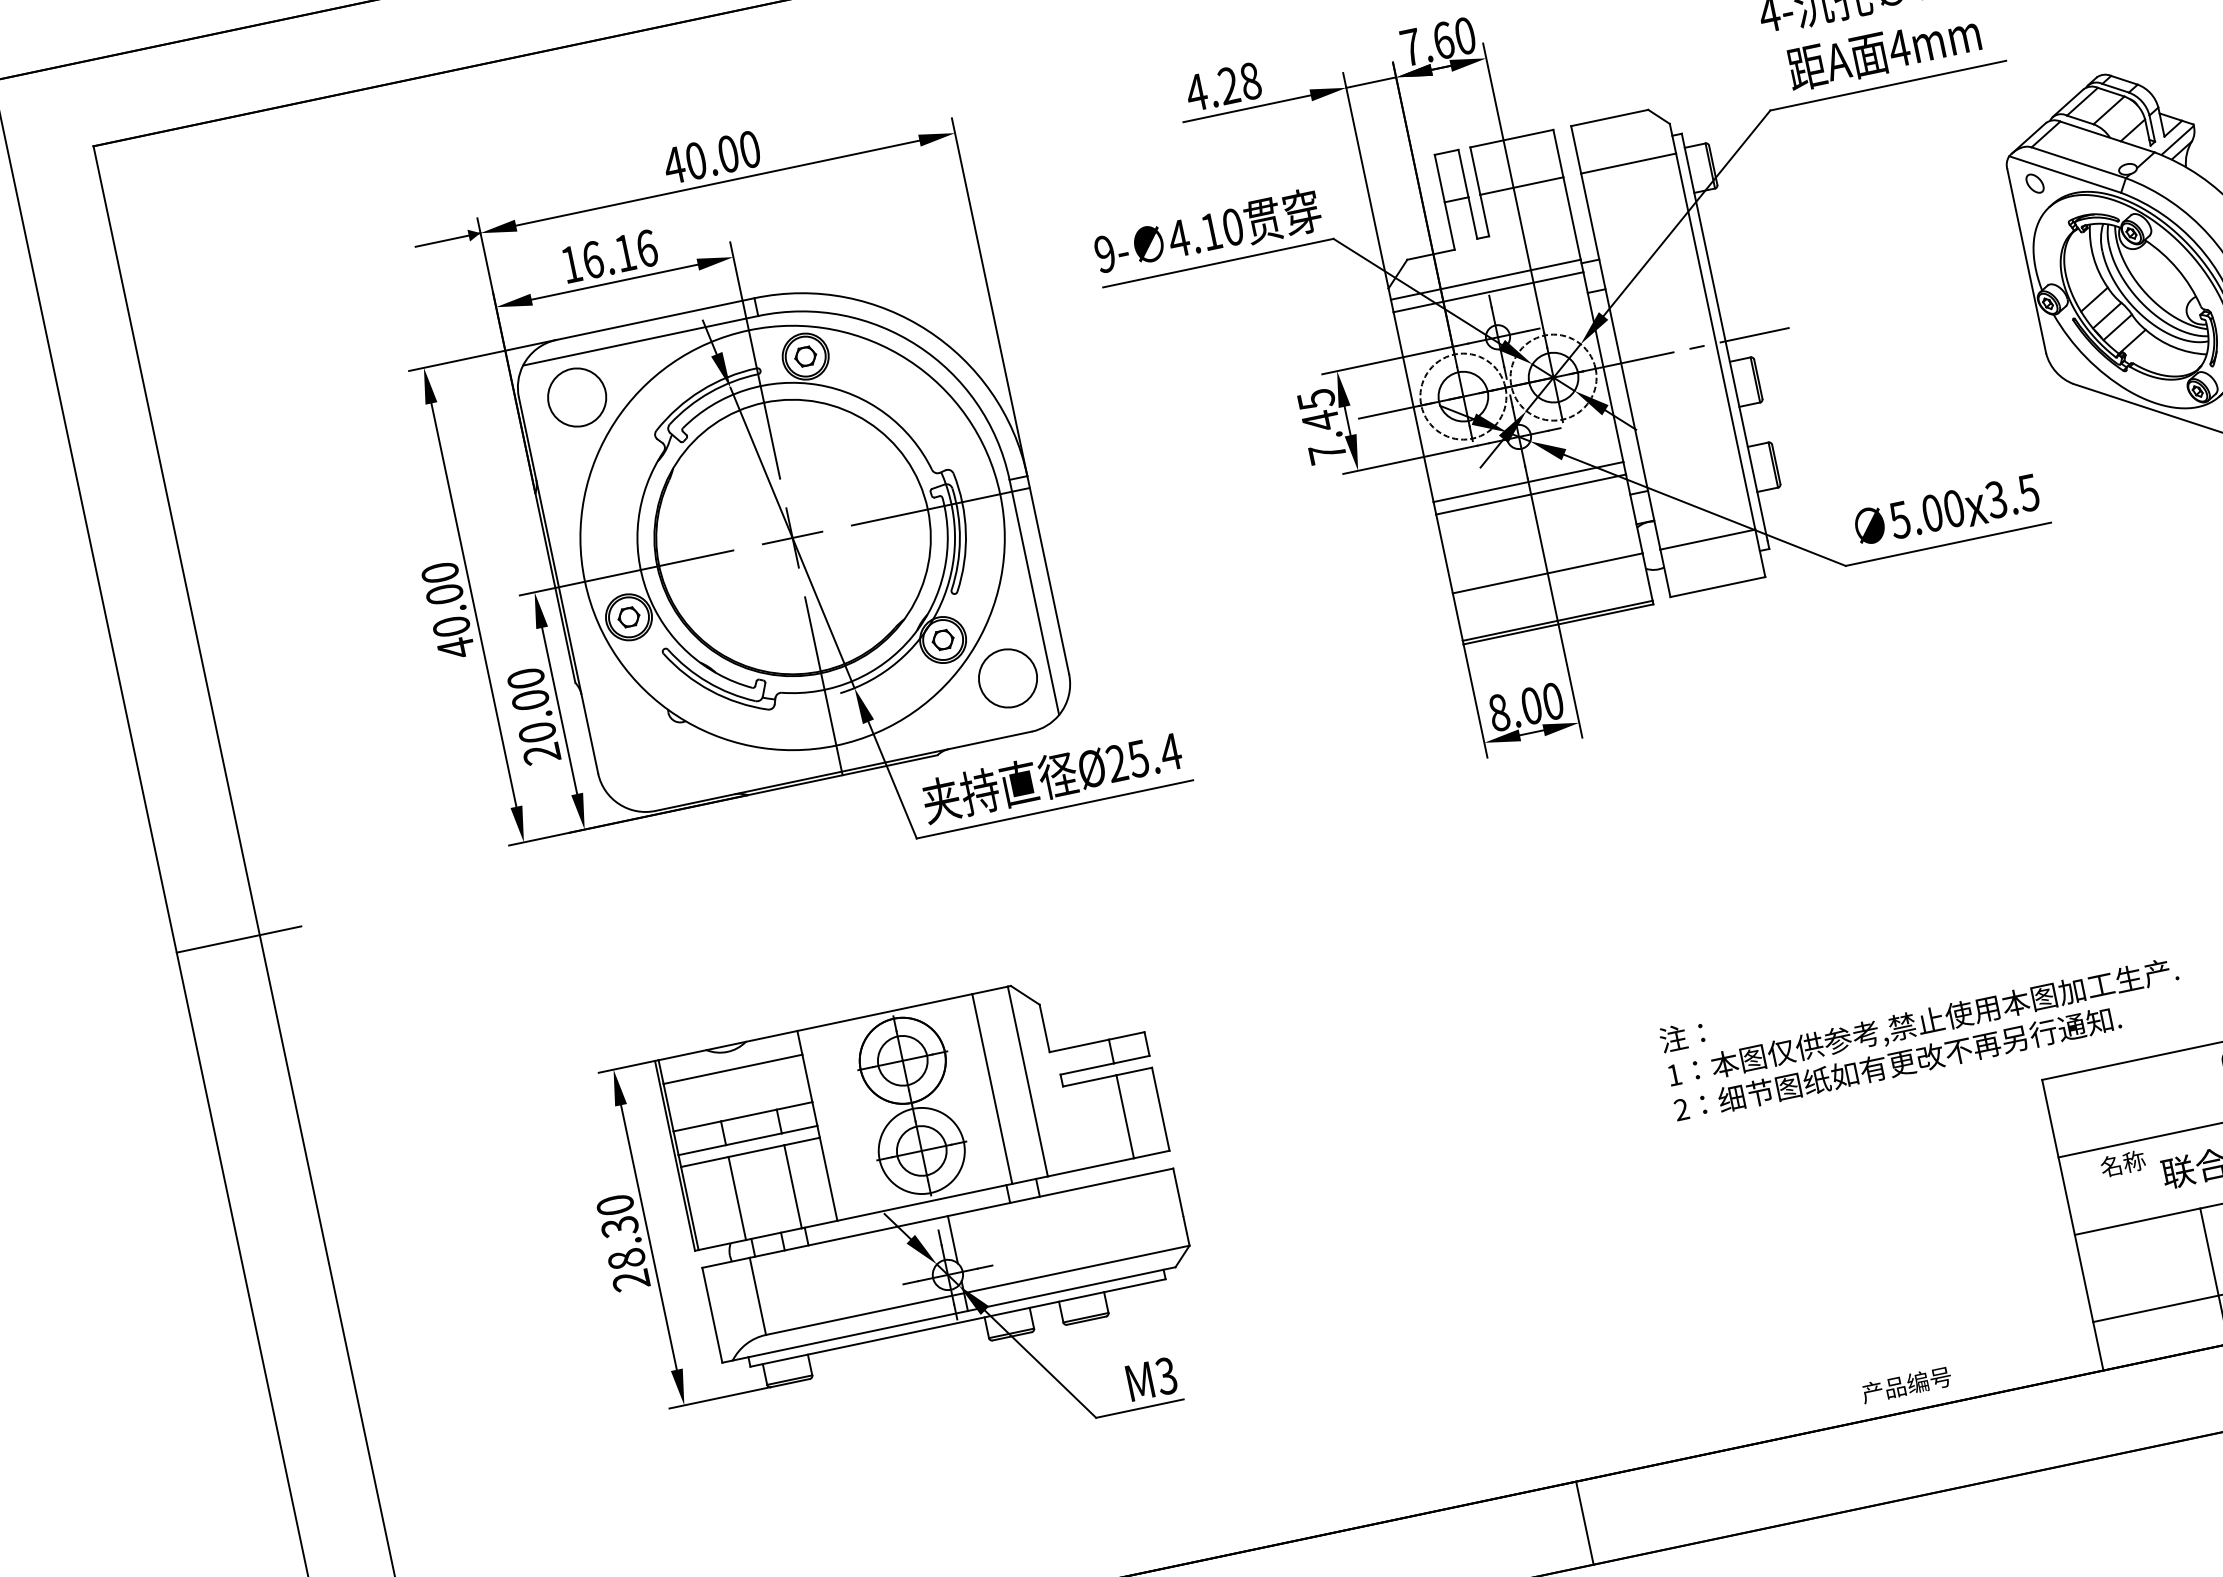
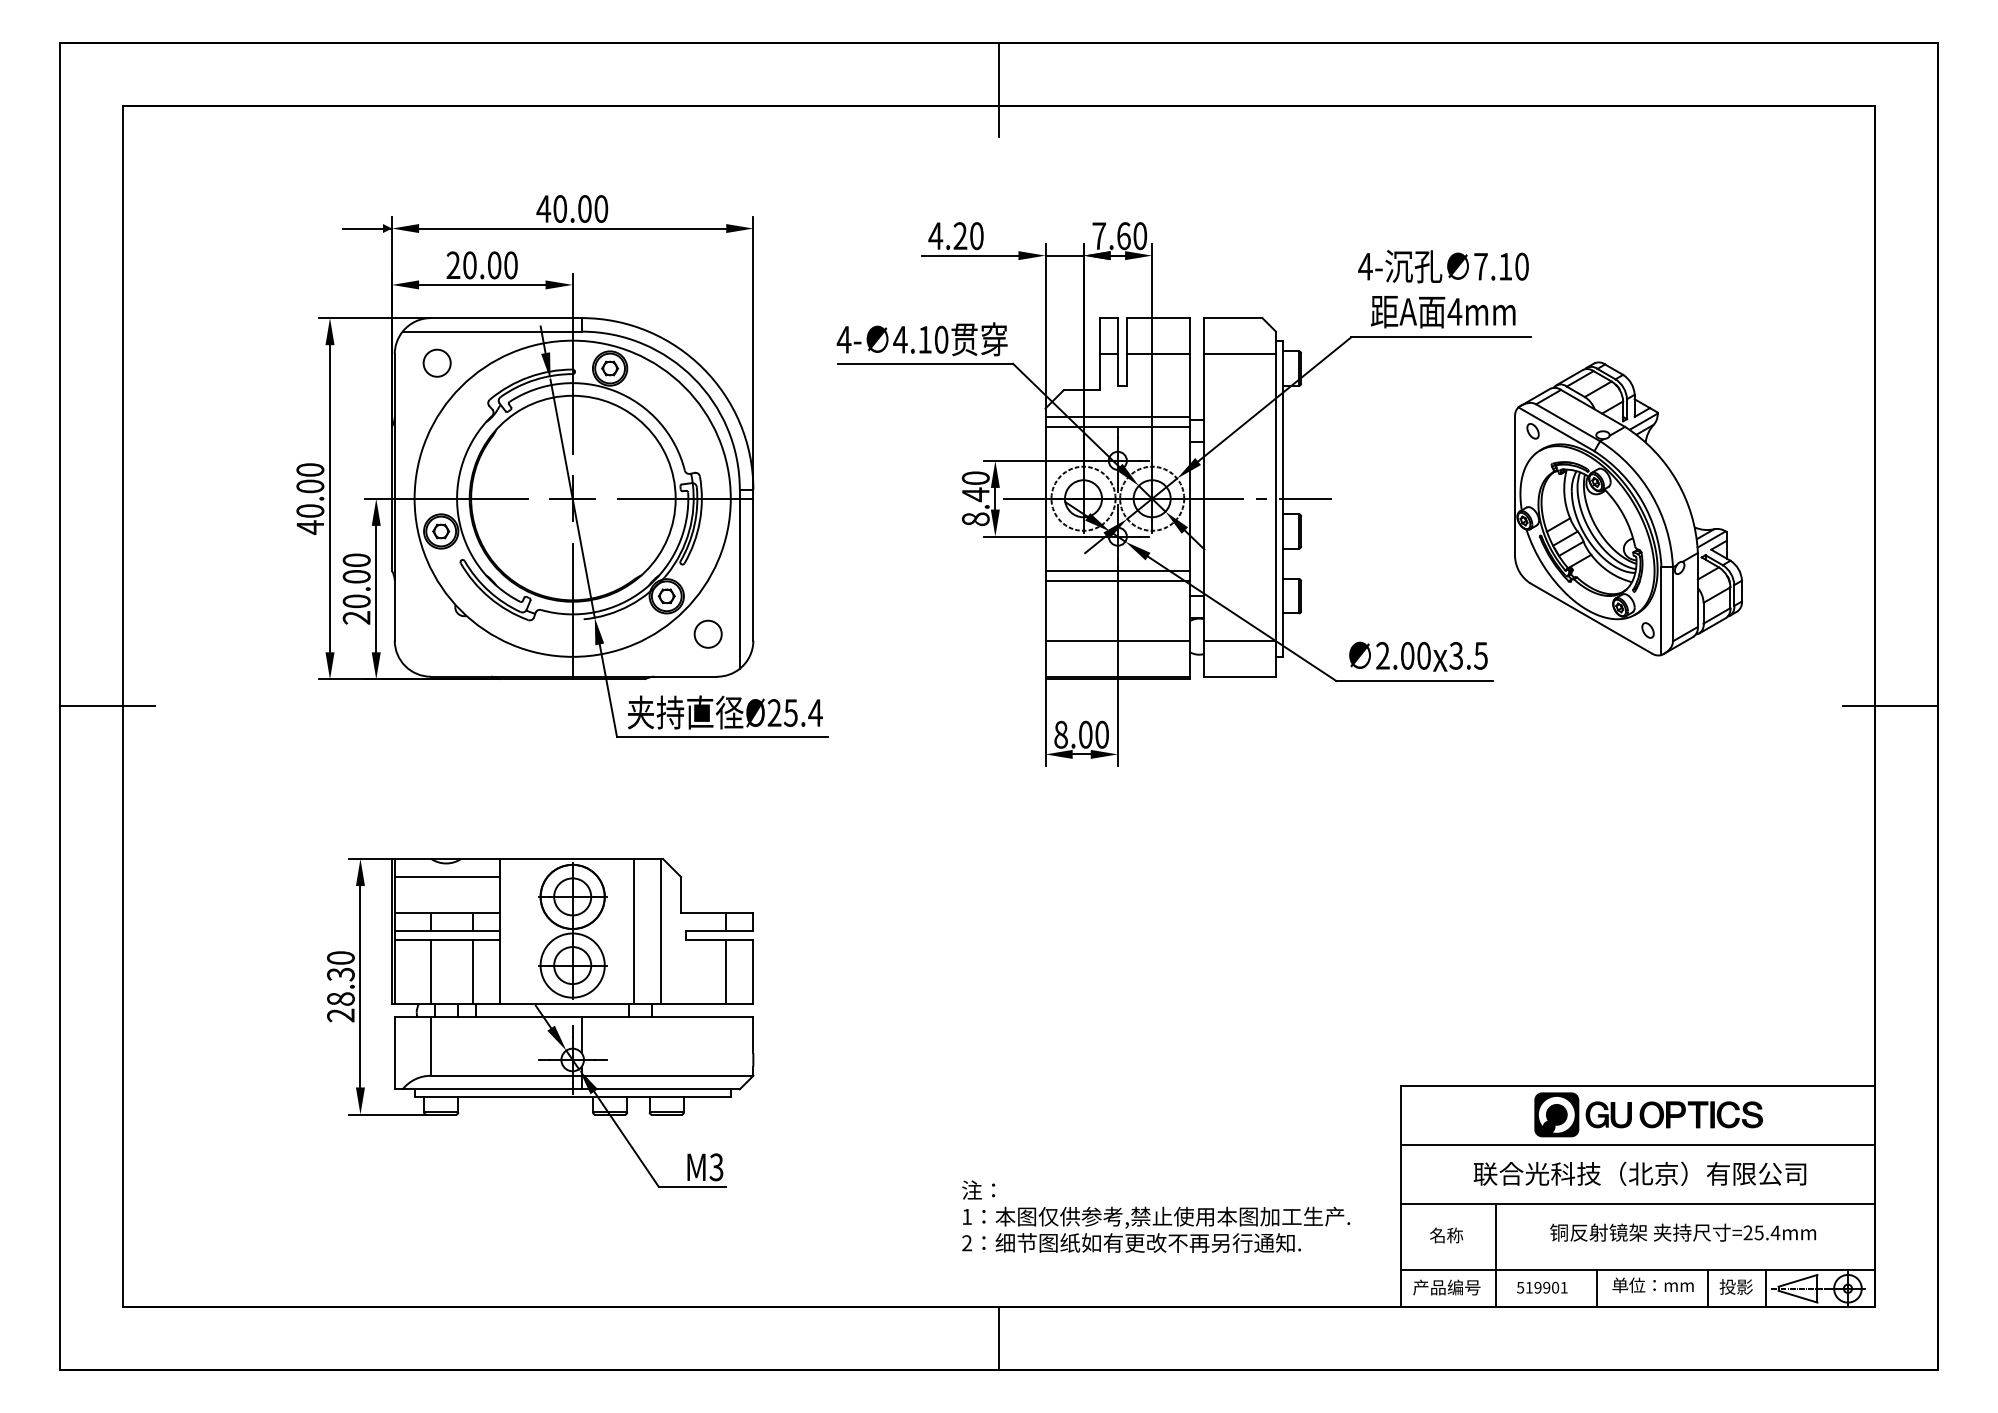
text: (1250, 81) -> (976, 236), 4.28 -> 4.20
text: (1104, 253) -> (843, 339), 9- -> 4-
text: (608, 256) -> (481, 265), 16.16 -> 20.00
circle: (576, 396) -> (436, 362), size x0.62
text: (1321, 426) -> (975, 498), 7.45 -> 8.40
text: (1899, 519) -> (1382, 655), 5.00 -> 2.00
circle: (1006, 677) -> (707, 633), size x0.62
text: (1922, 1022) -> (1156, 1216), moved
text: (2122, 1163) -> (1446, 1235), moved
text: (1906, 1385) -> (1446, 1287), moved

